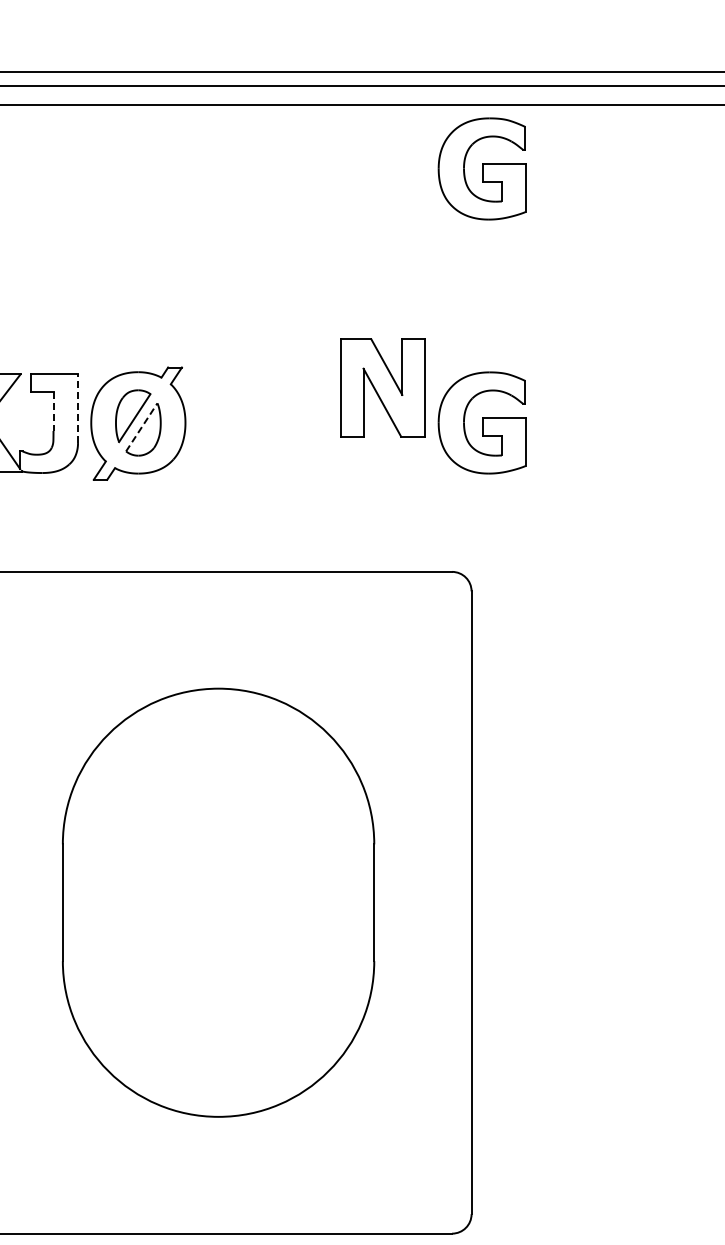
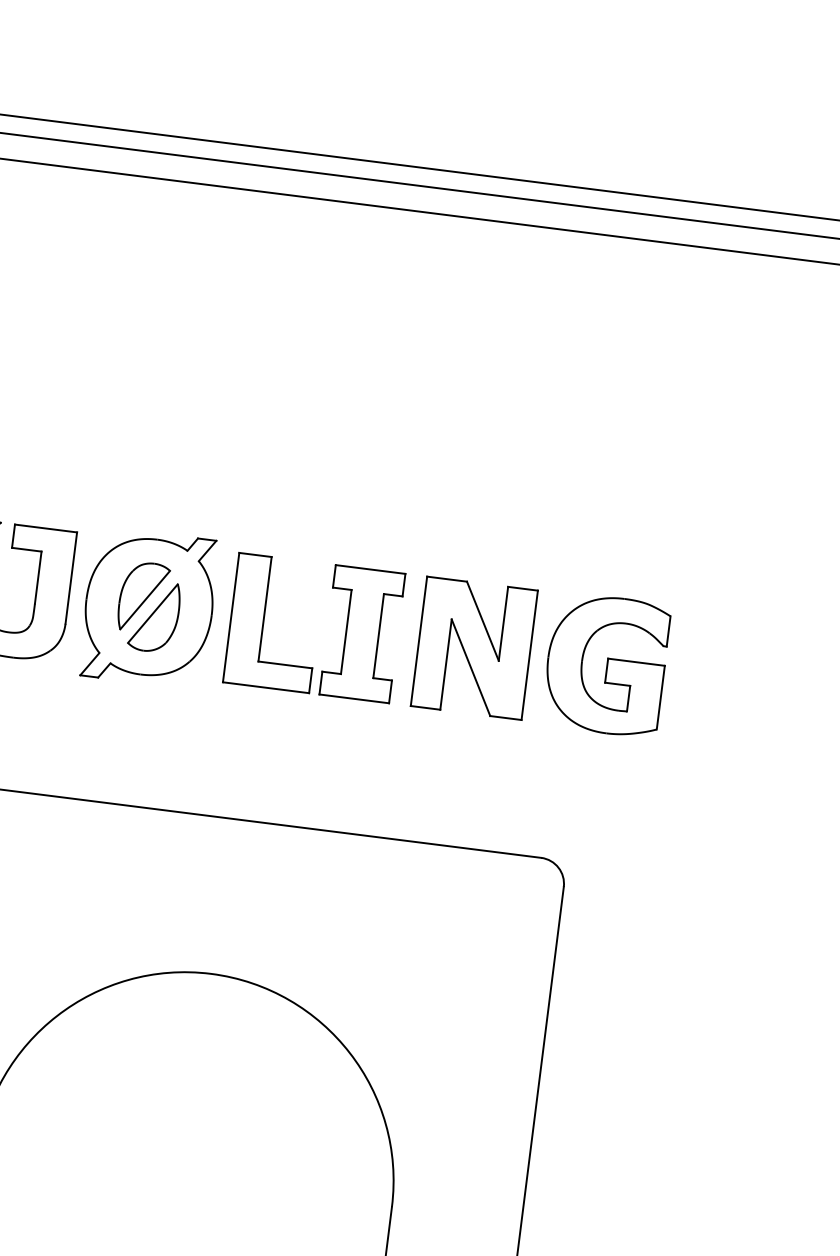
part: (481, 168) -> (647, 326), removed
part: (382, 387) -> (473, 647), moved
line: (78, 408) -> (71, 577), dashed -> solid
line: (53, 411) -> (38, 577), dashed -> solid
part: (286, 422) -> (346, 631), added
line: (141, 427) -> (152, 613), dashed -> solid

